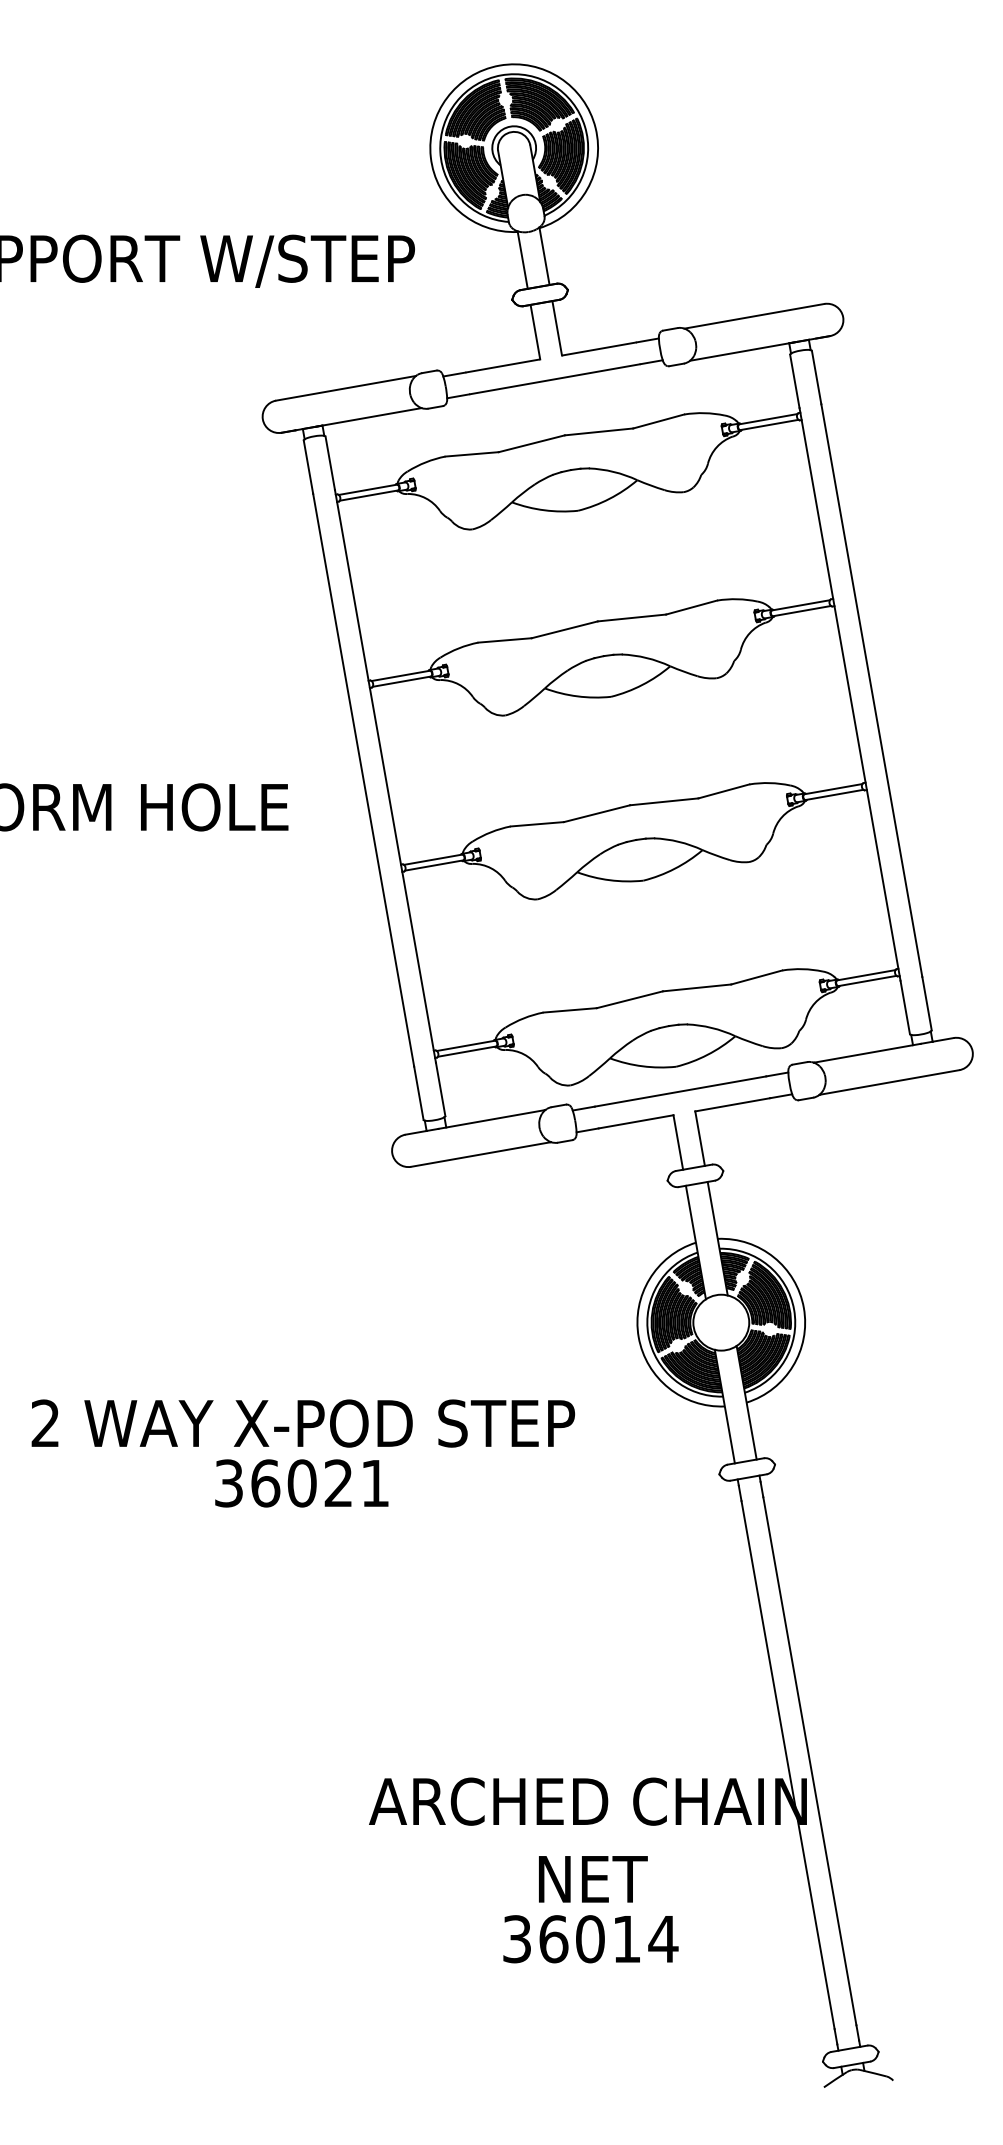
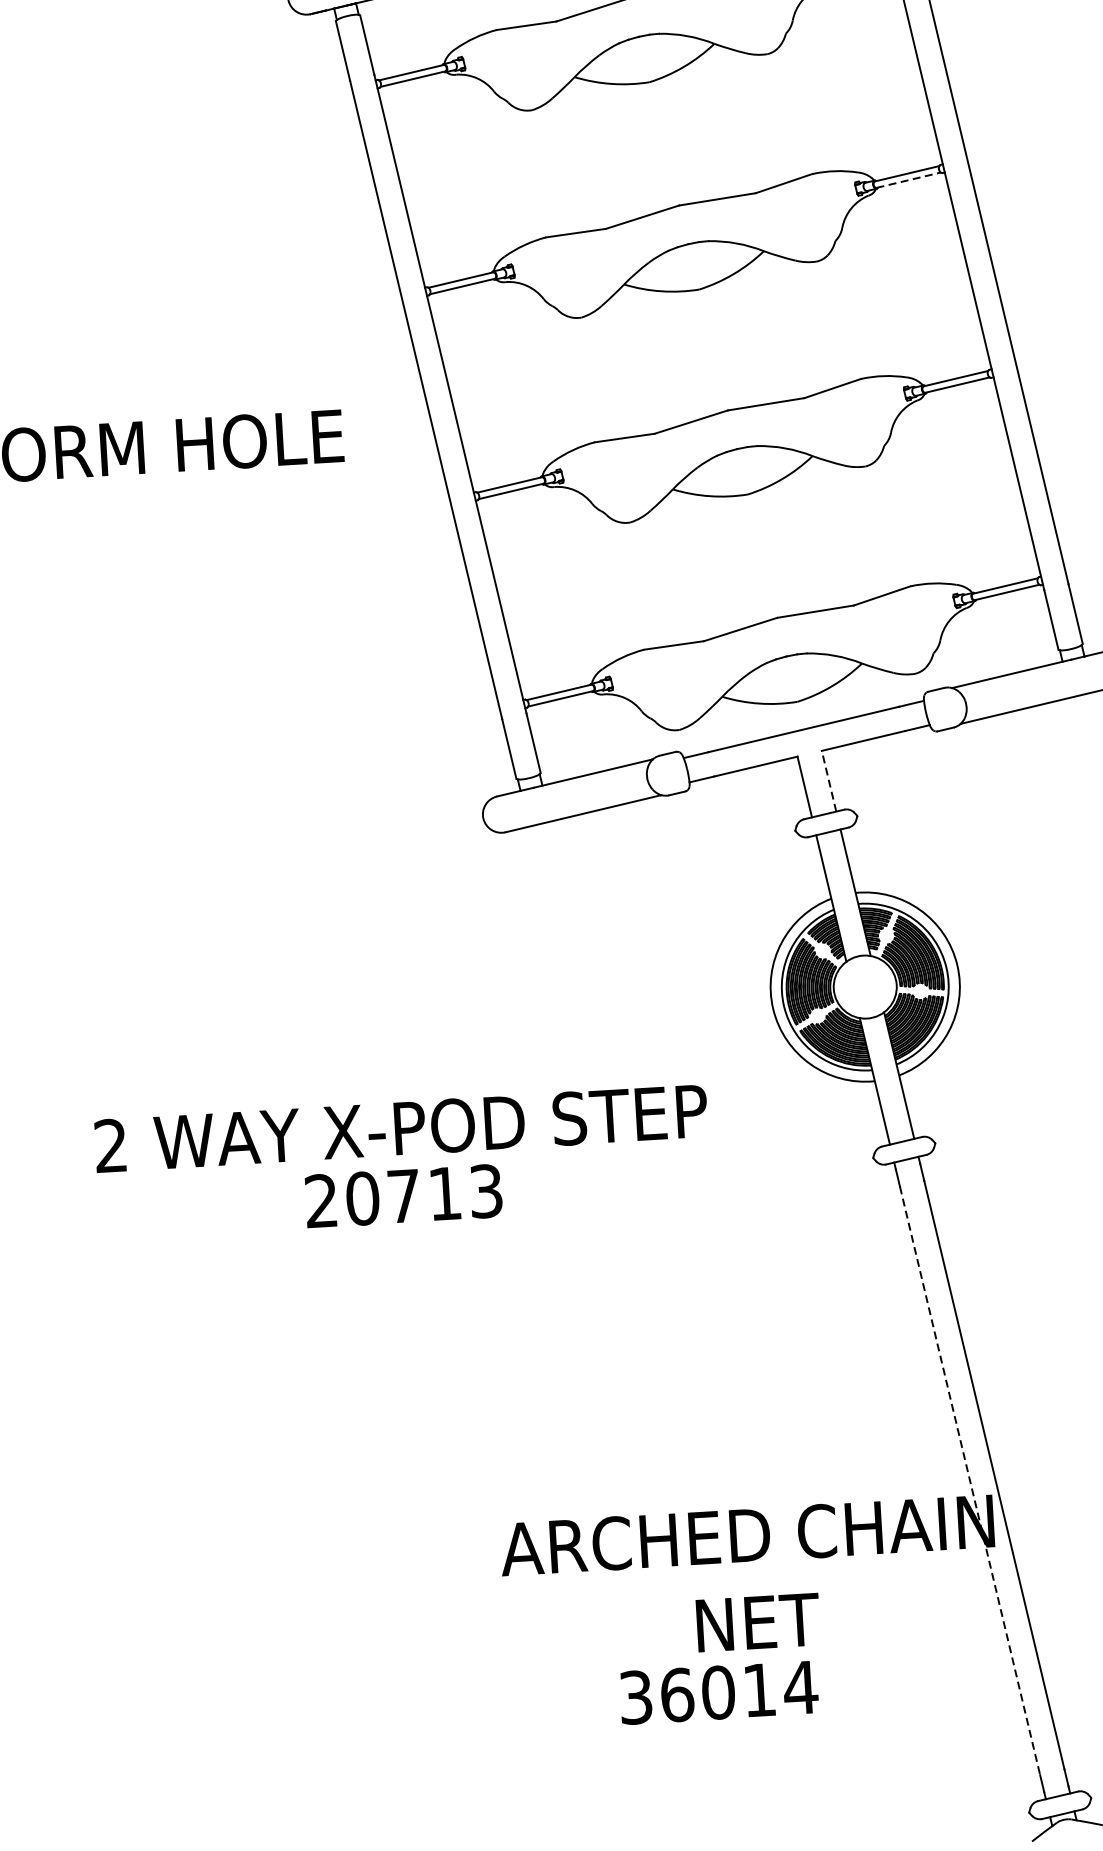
line: (802, 611) -> (909, 180), solid -> dashed
line: (700, 1138) -> (829, 781), solid -> dashed
text: (302, 1483) -> (404, 1196), 36021 -> 20713
line: (788, 1765) -> (970, 1481), solid -> dashed
text: (590, 1939) -> (718, 1692), moved

